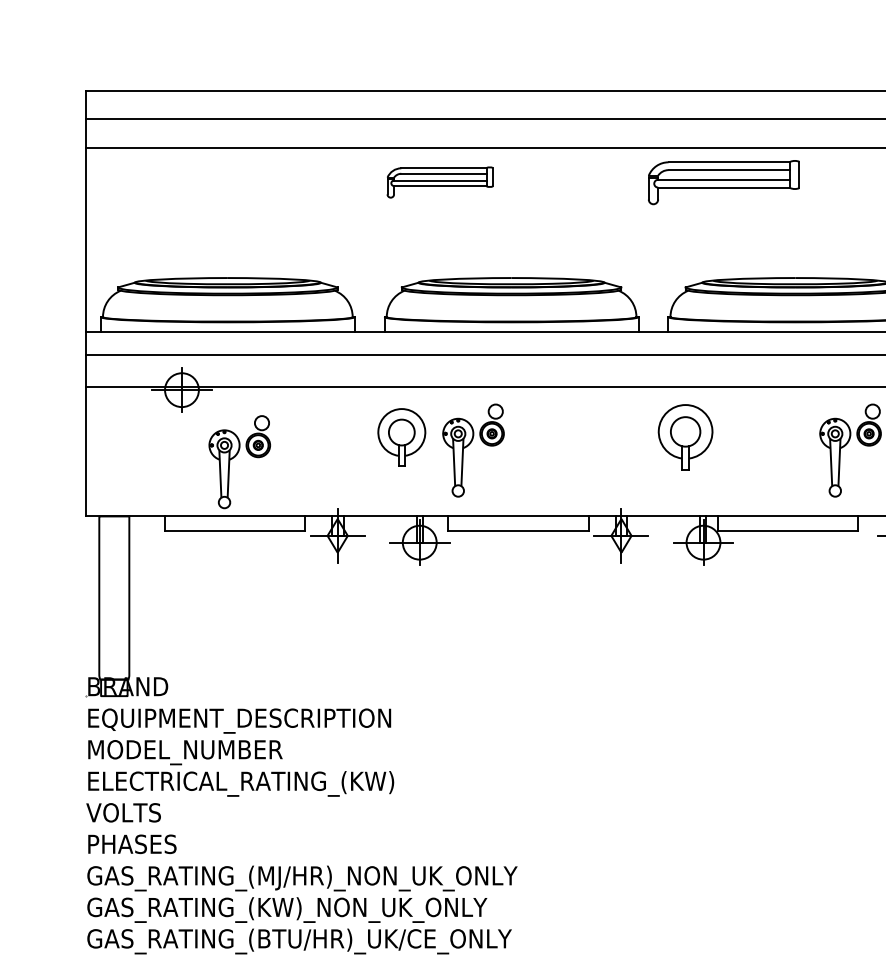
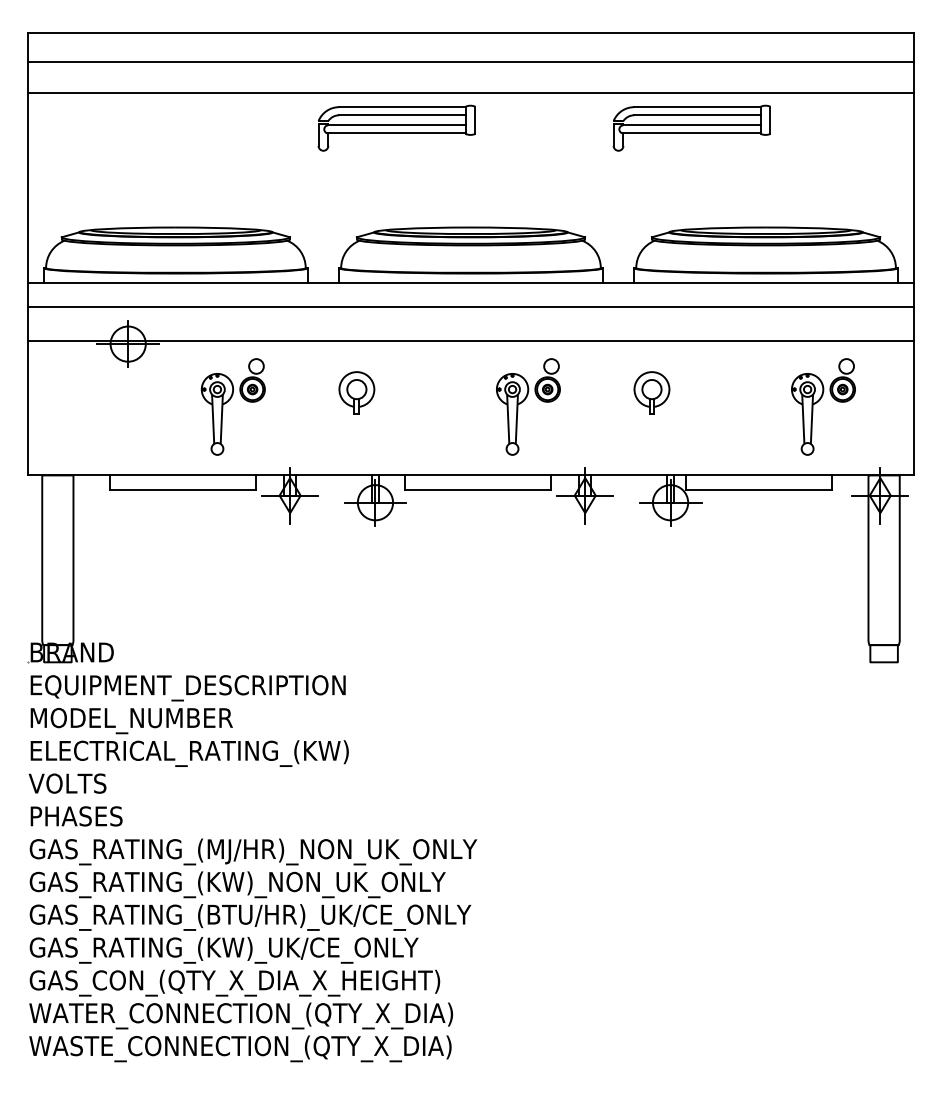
part: (439, 181) -> (396, 127), size x1.43
part: (401, 436) -> (356, 392), size x0.71
part: (685, 436) -> (651, 392), size x0.62
part: (469, 445) -> (524, 401), moved
part: (238, 461) -> (232, 406), moved

